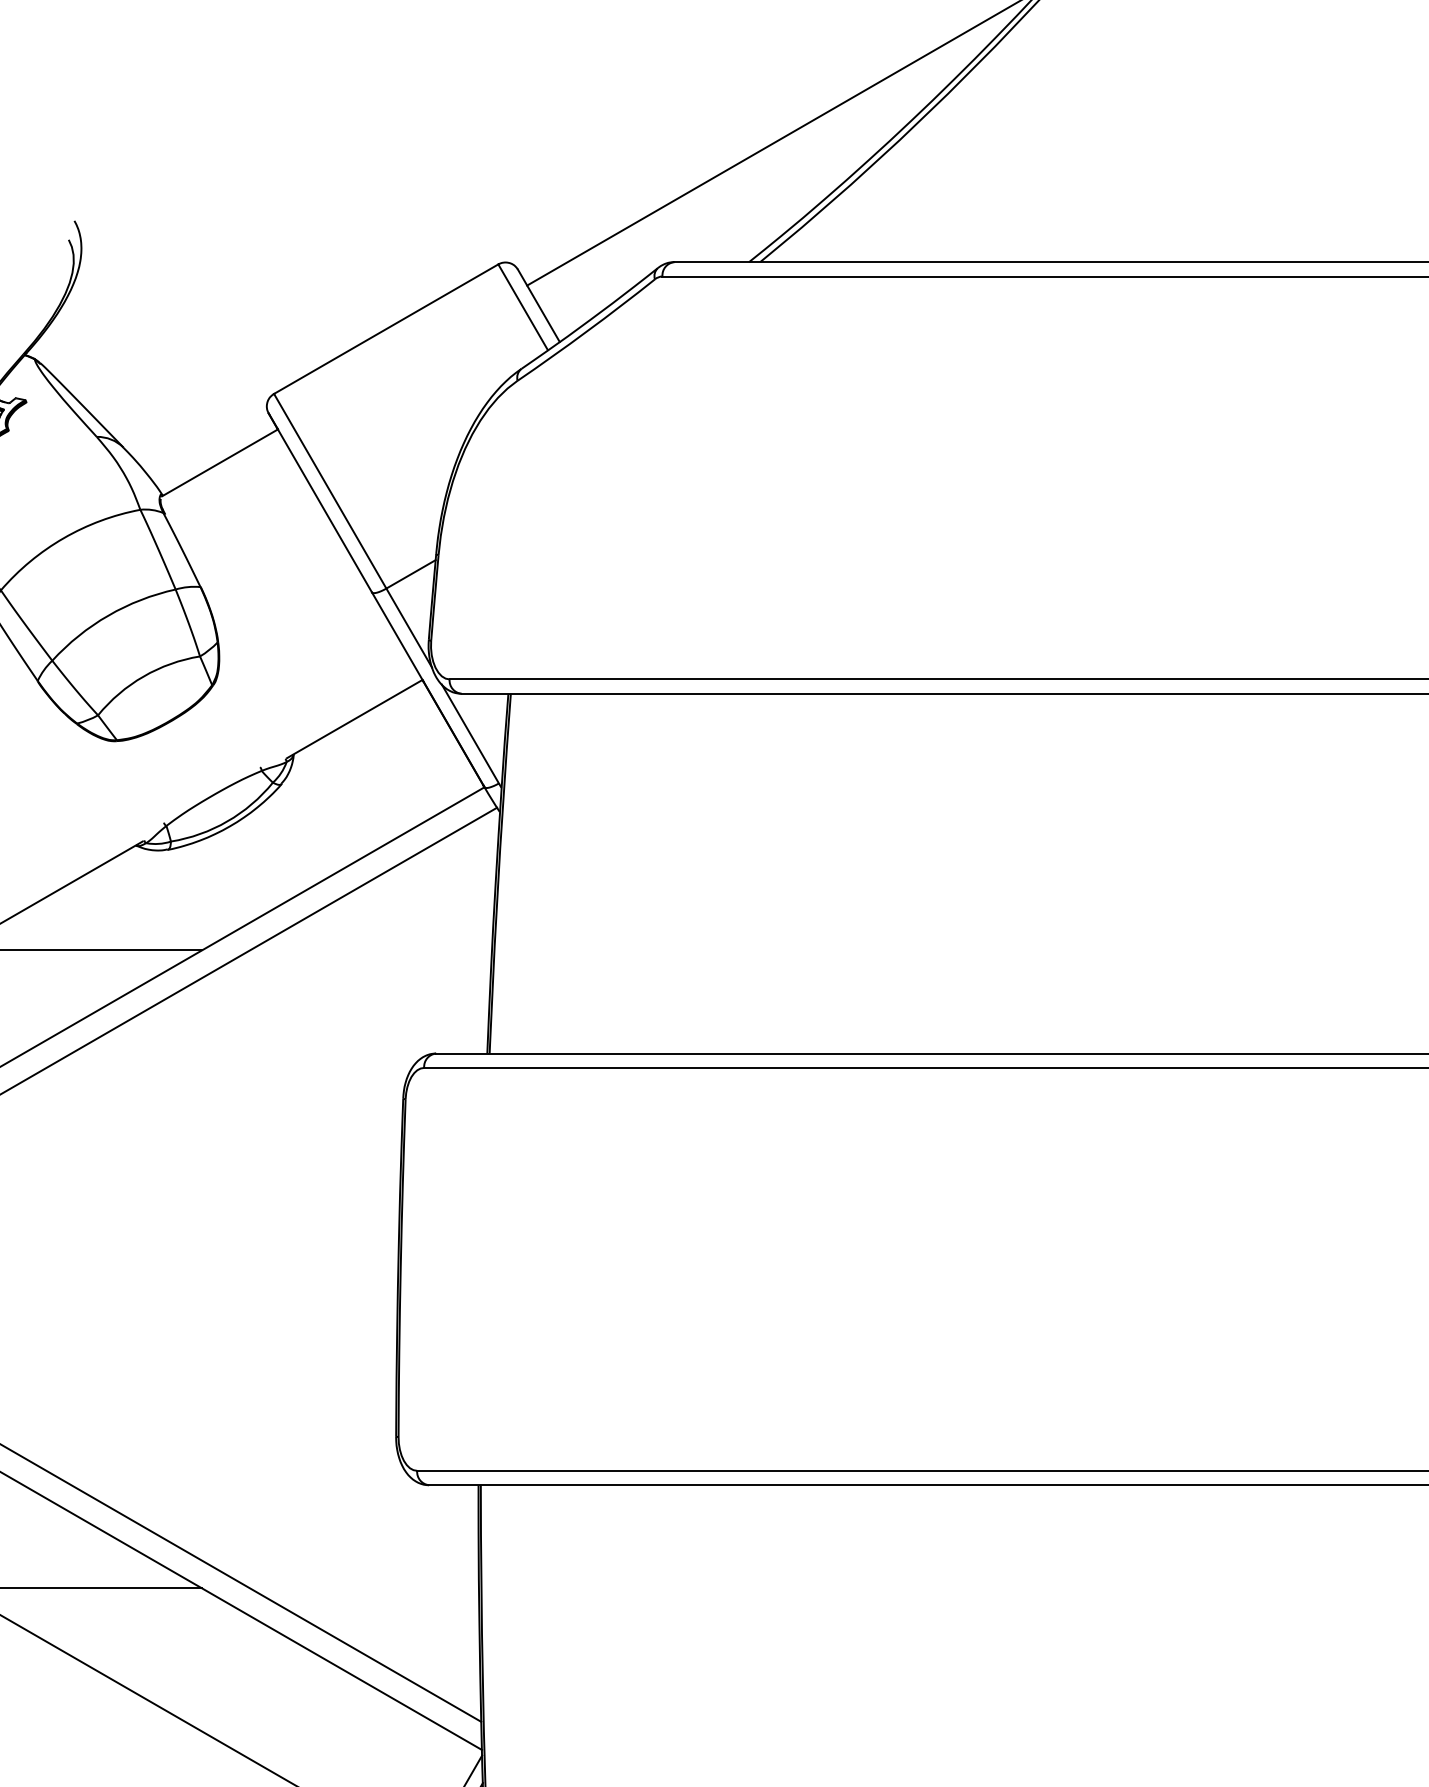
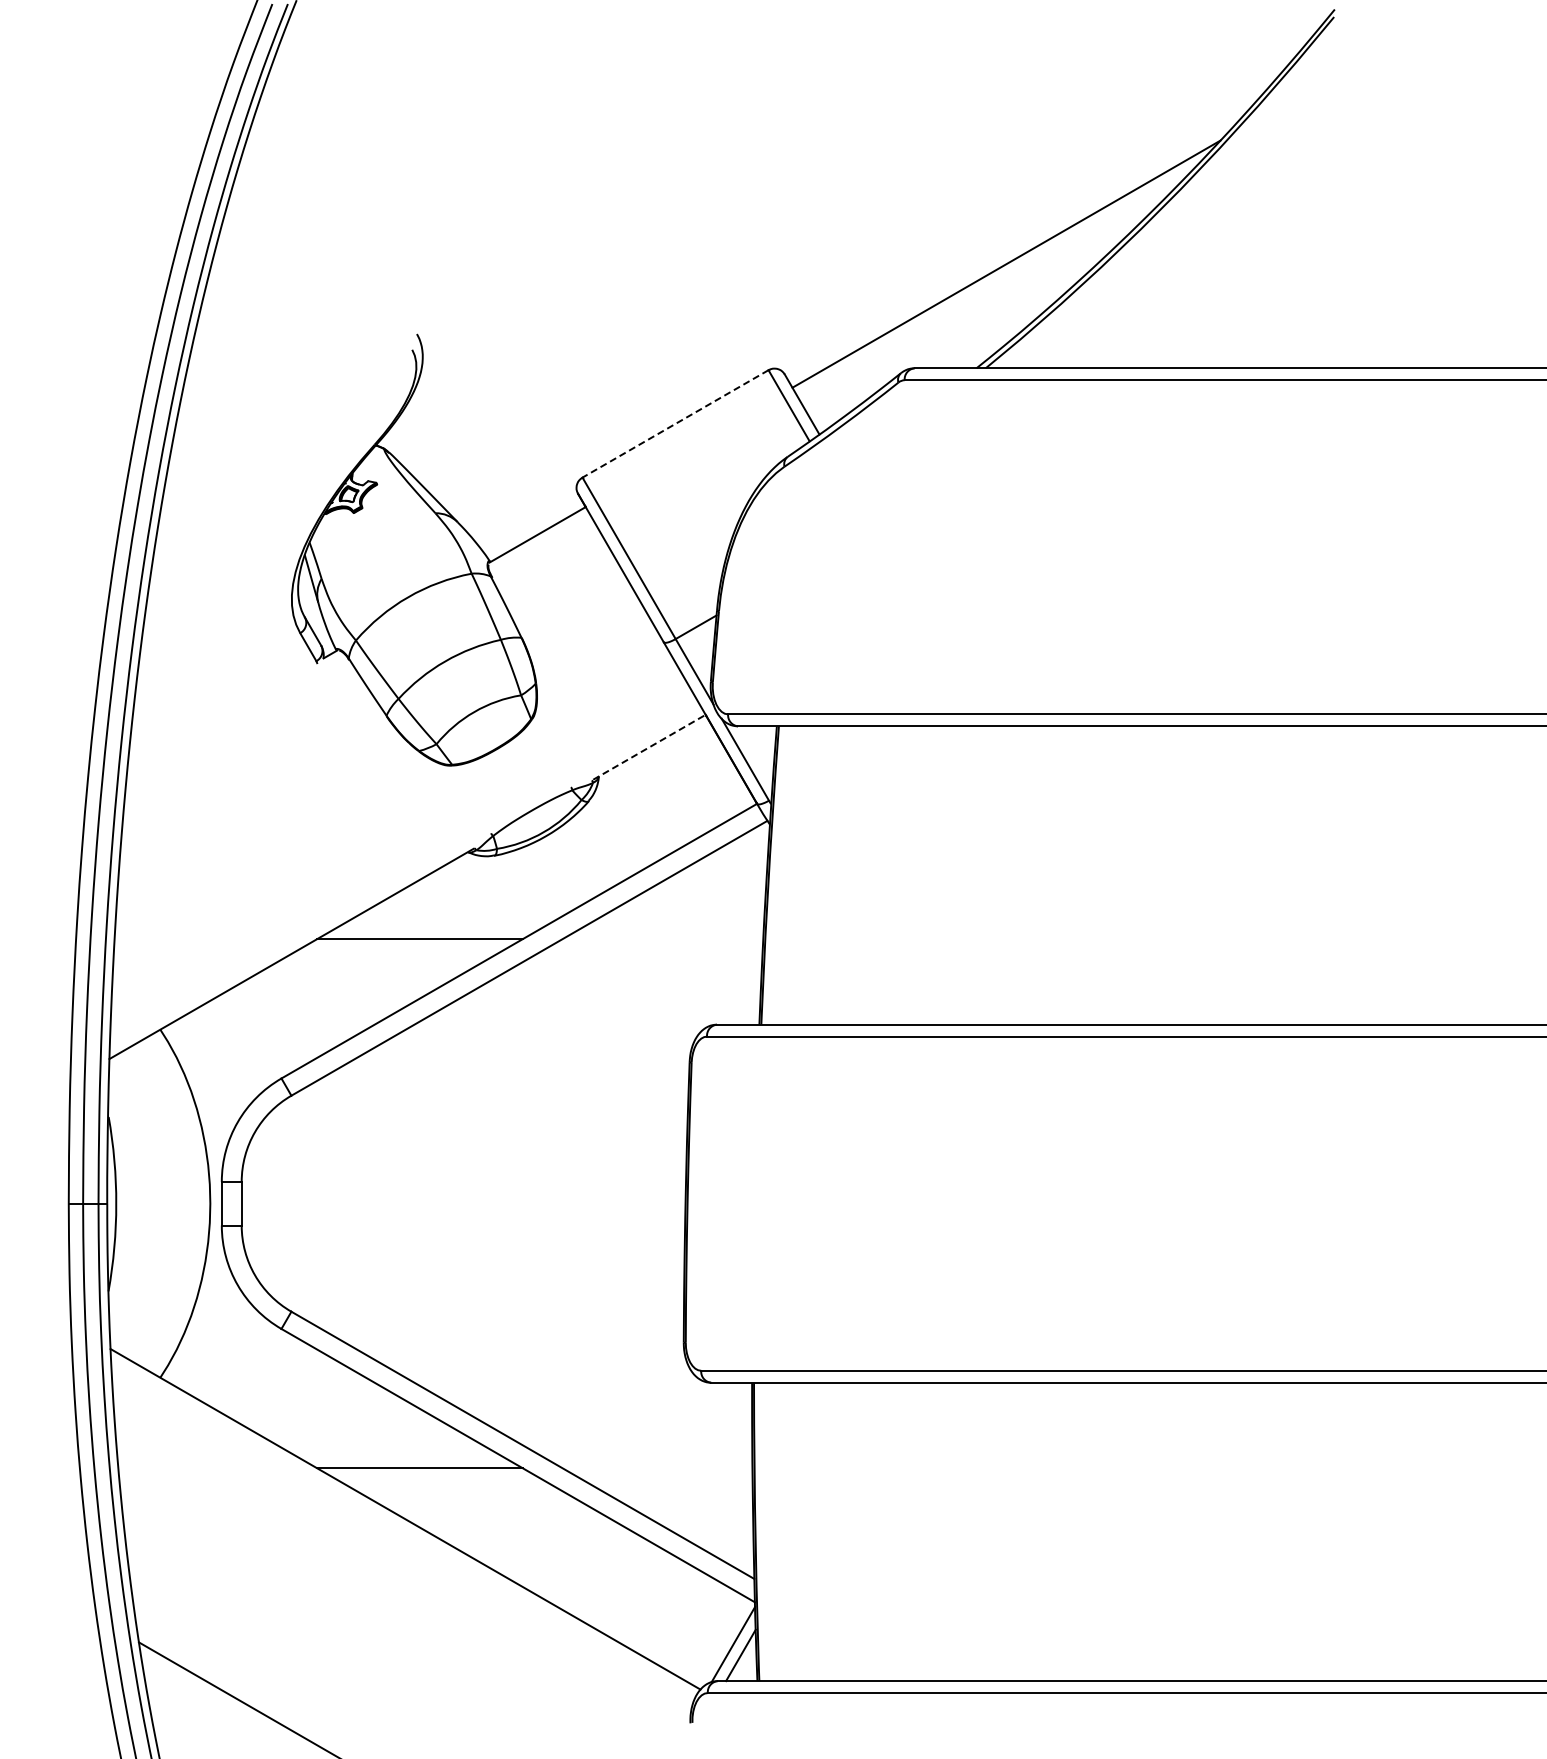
line: (386, 329) -> (675, 424), solid -> dashed
line: (354, 719) -> (649, 747), solid -> dashed

